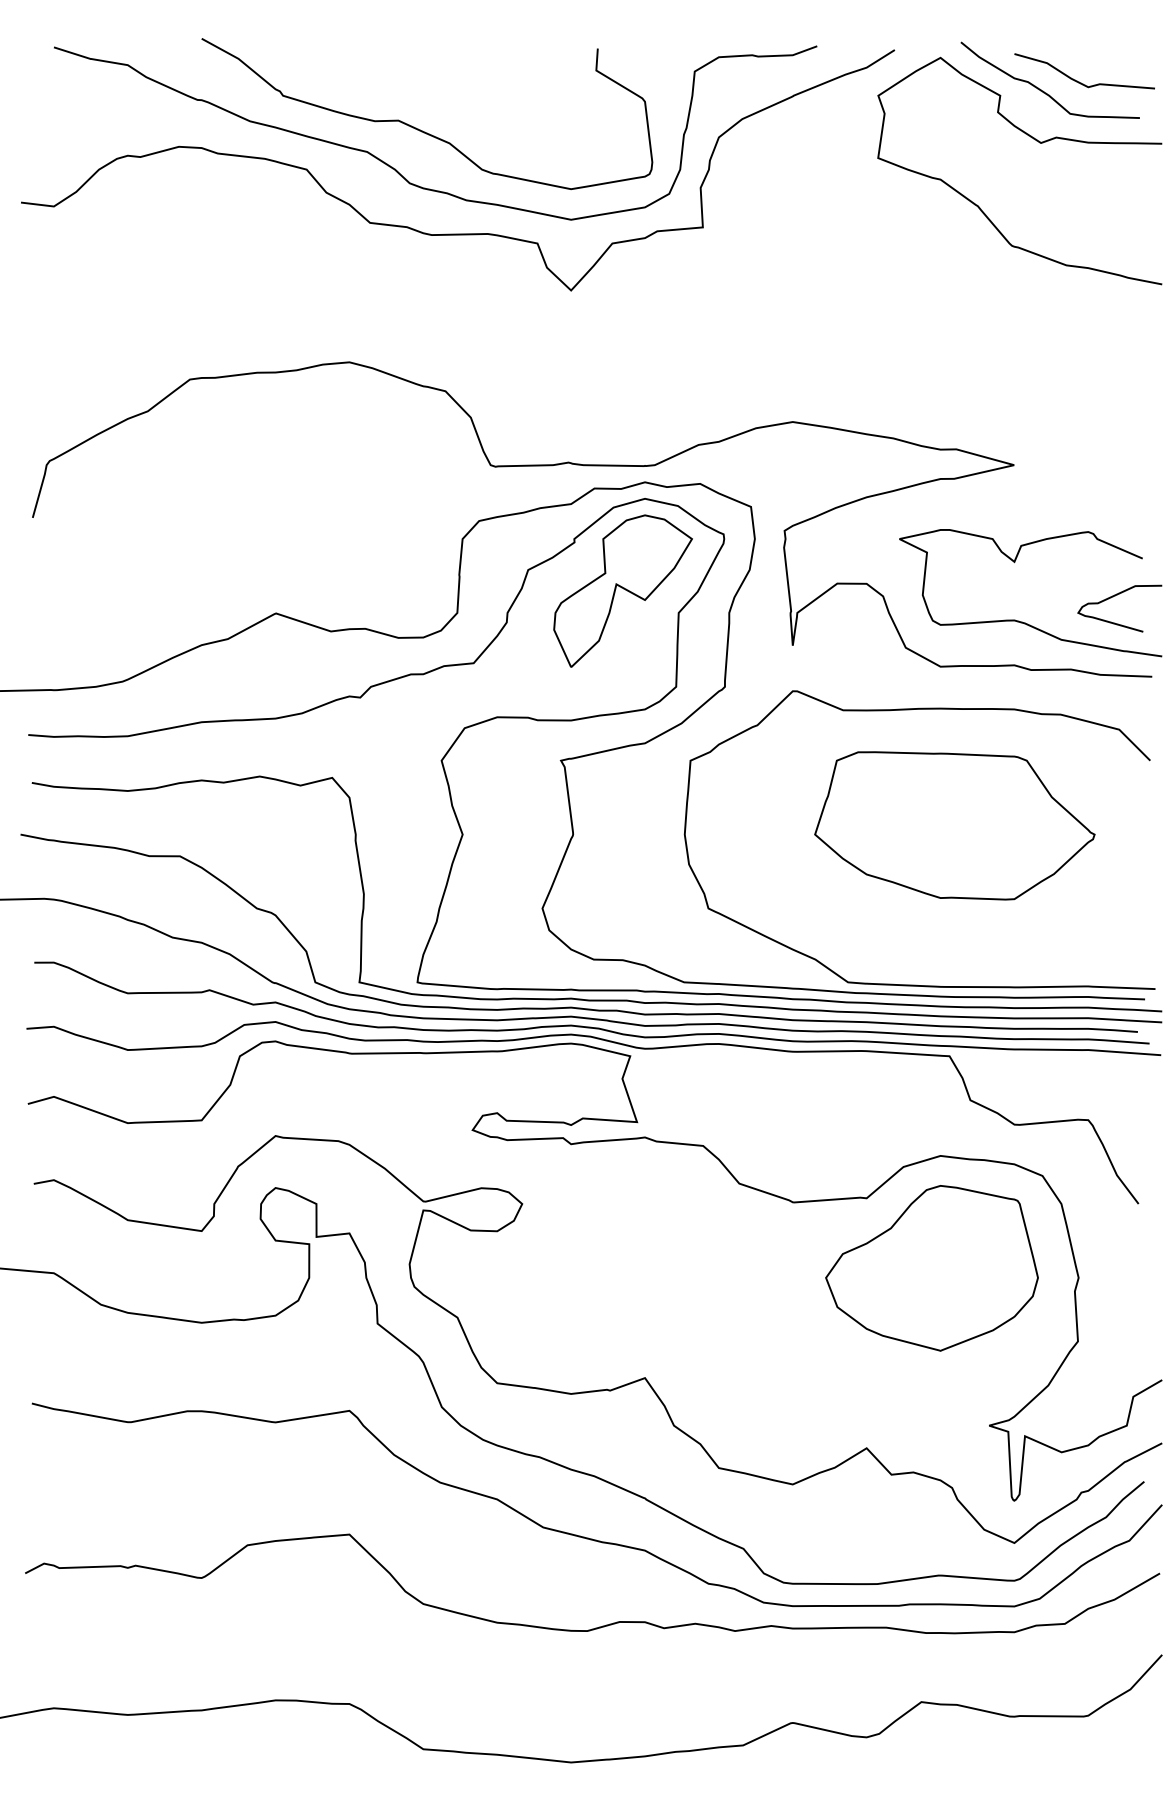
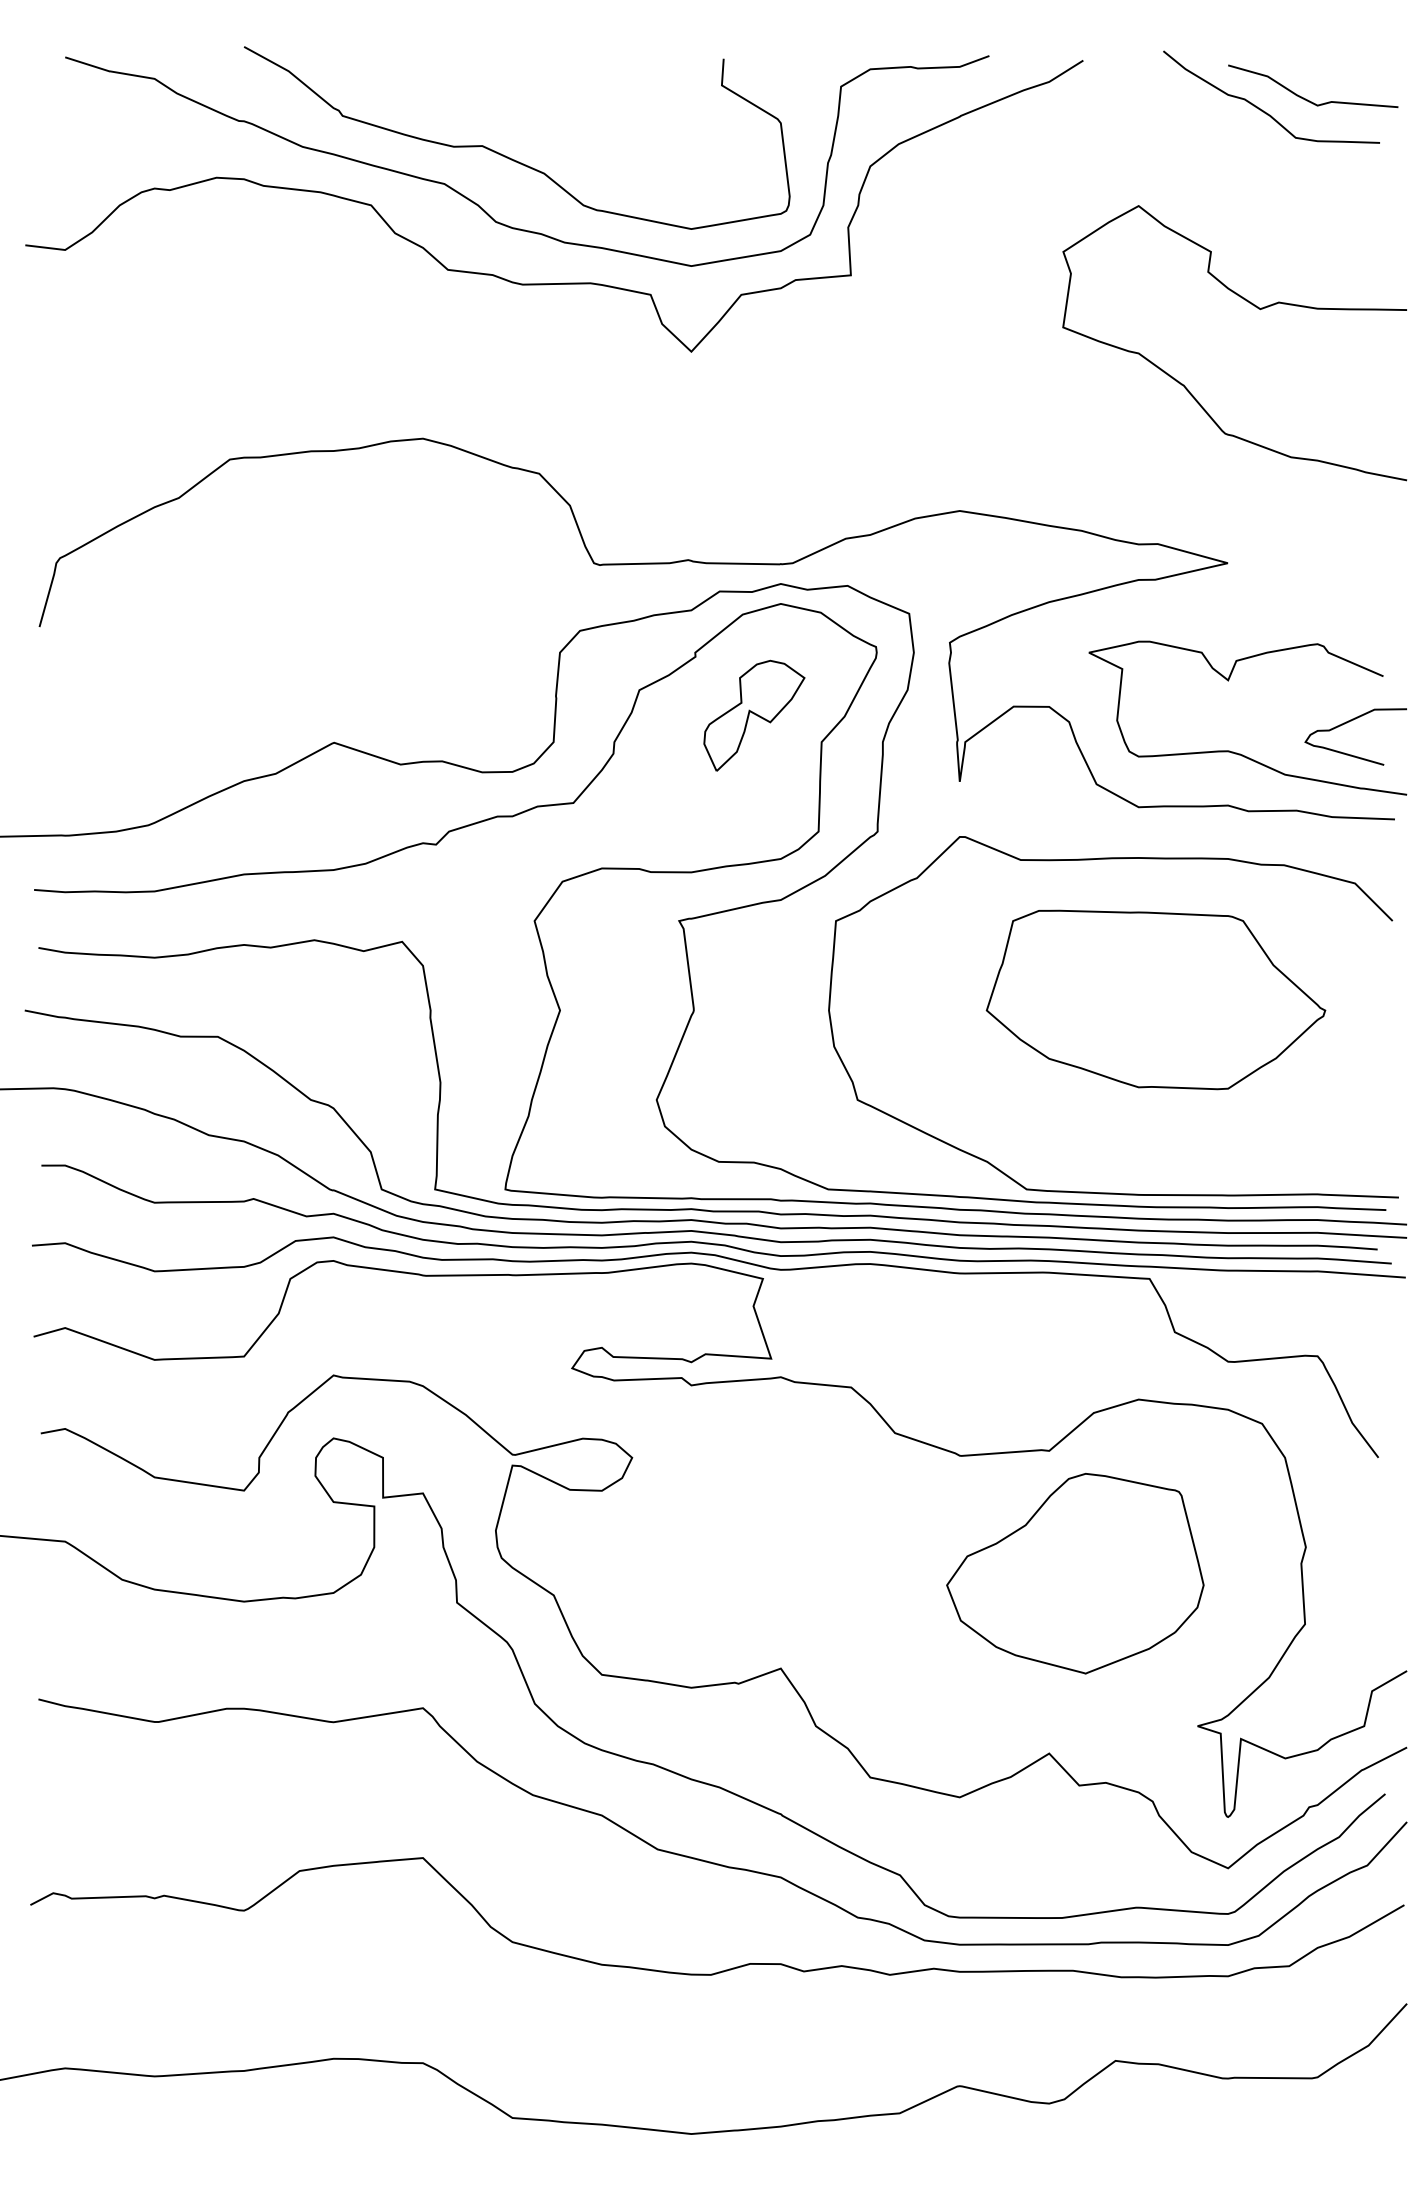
curve: (1039, 143) -> (1258, 309), moved
part: (623, 590) -> (754, 715), size x0.6
part: (932, 1268) -> (1075, 1573), moved

